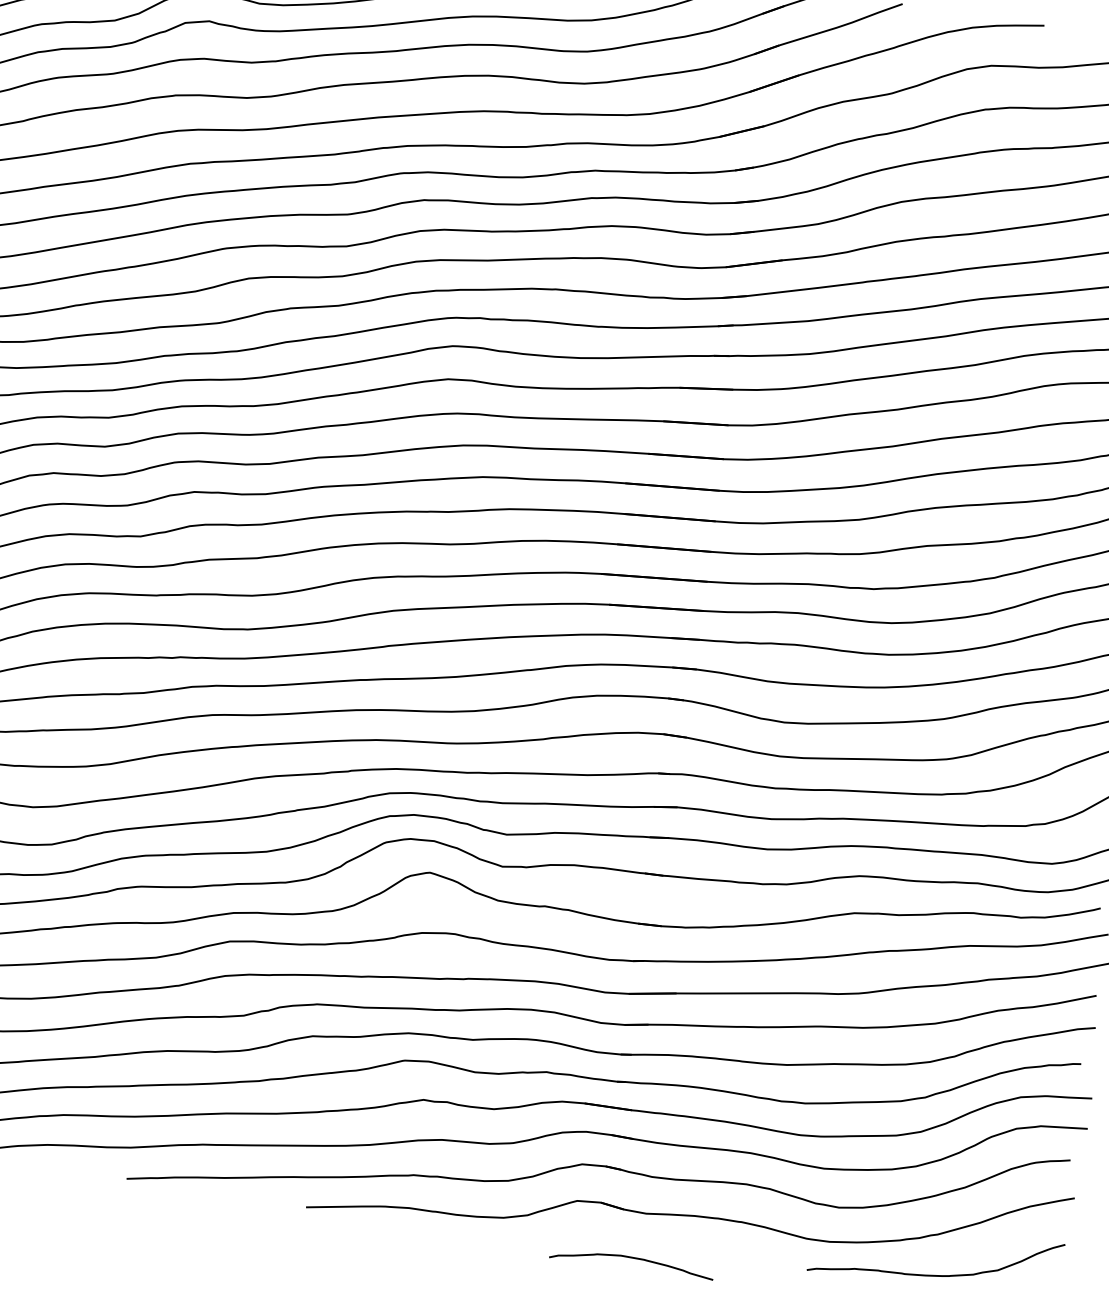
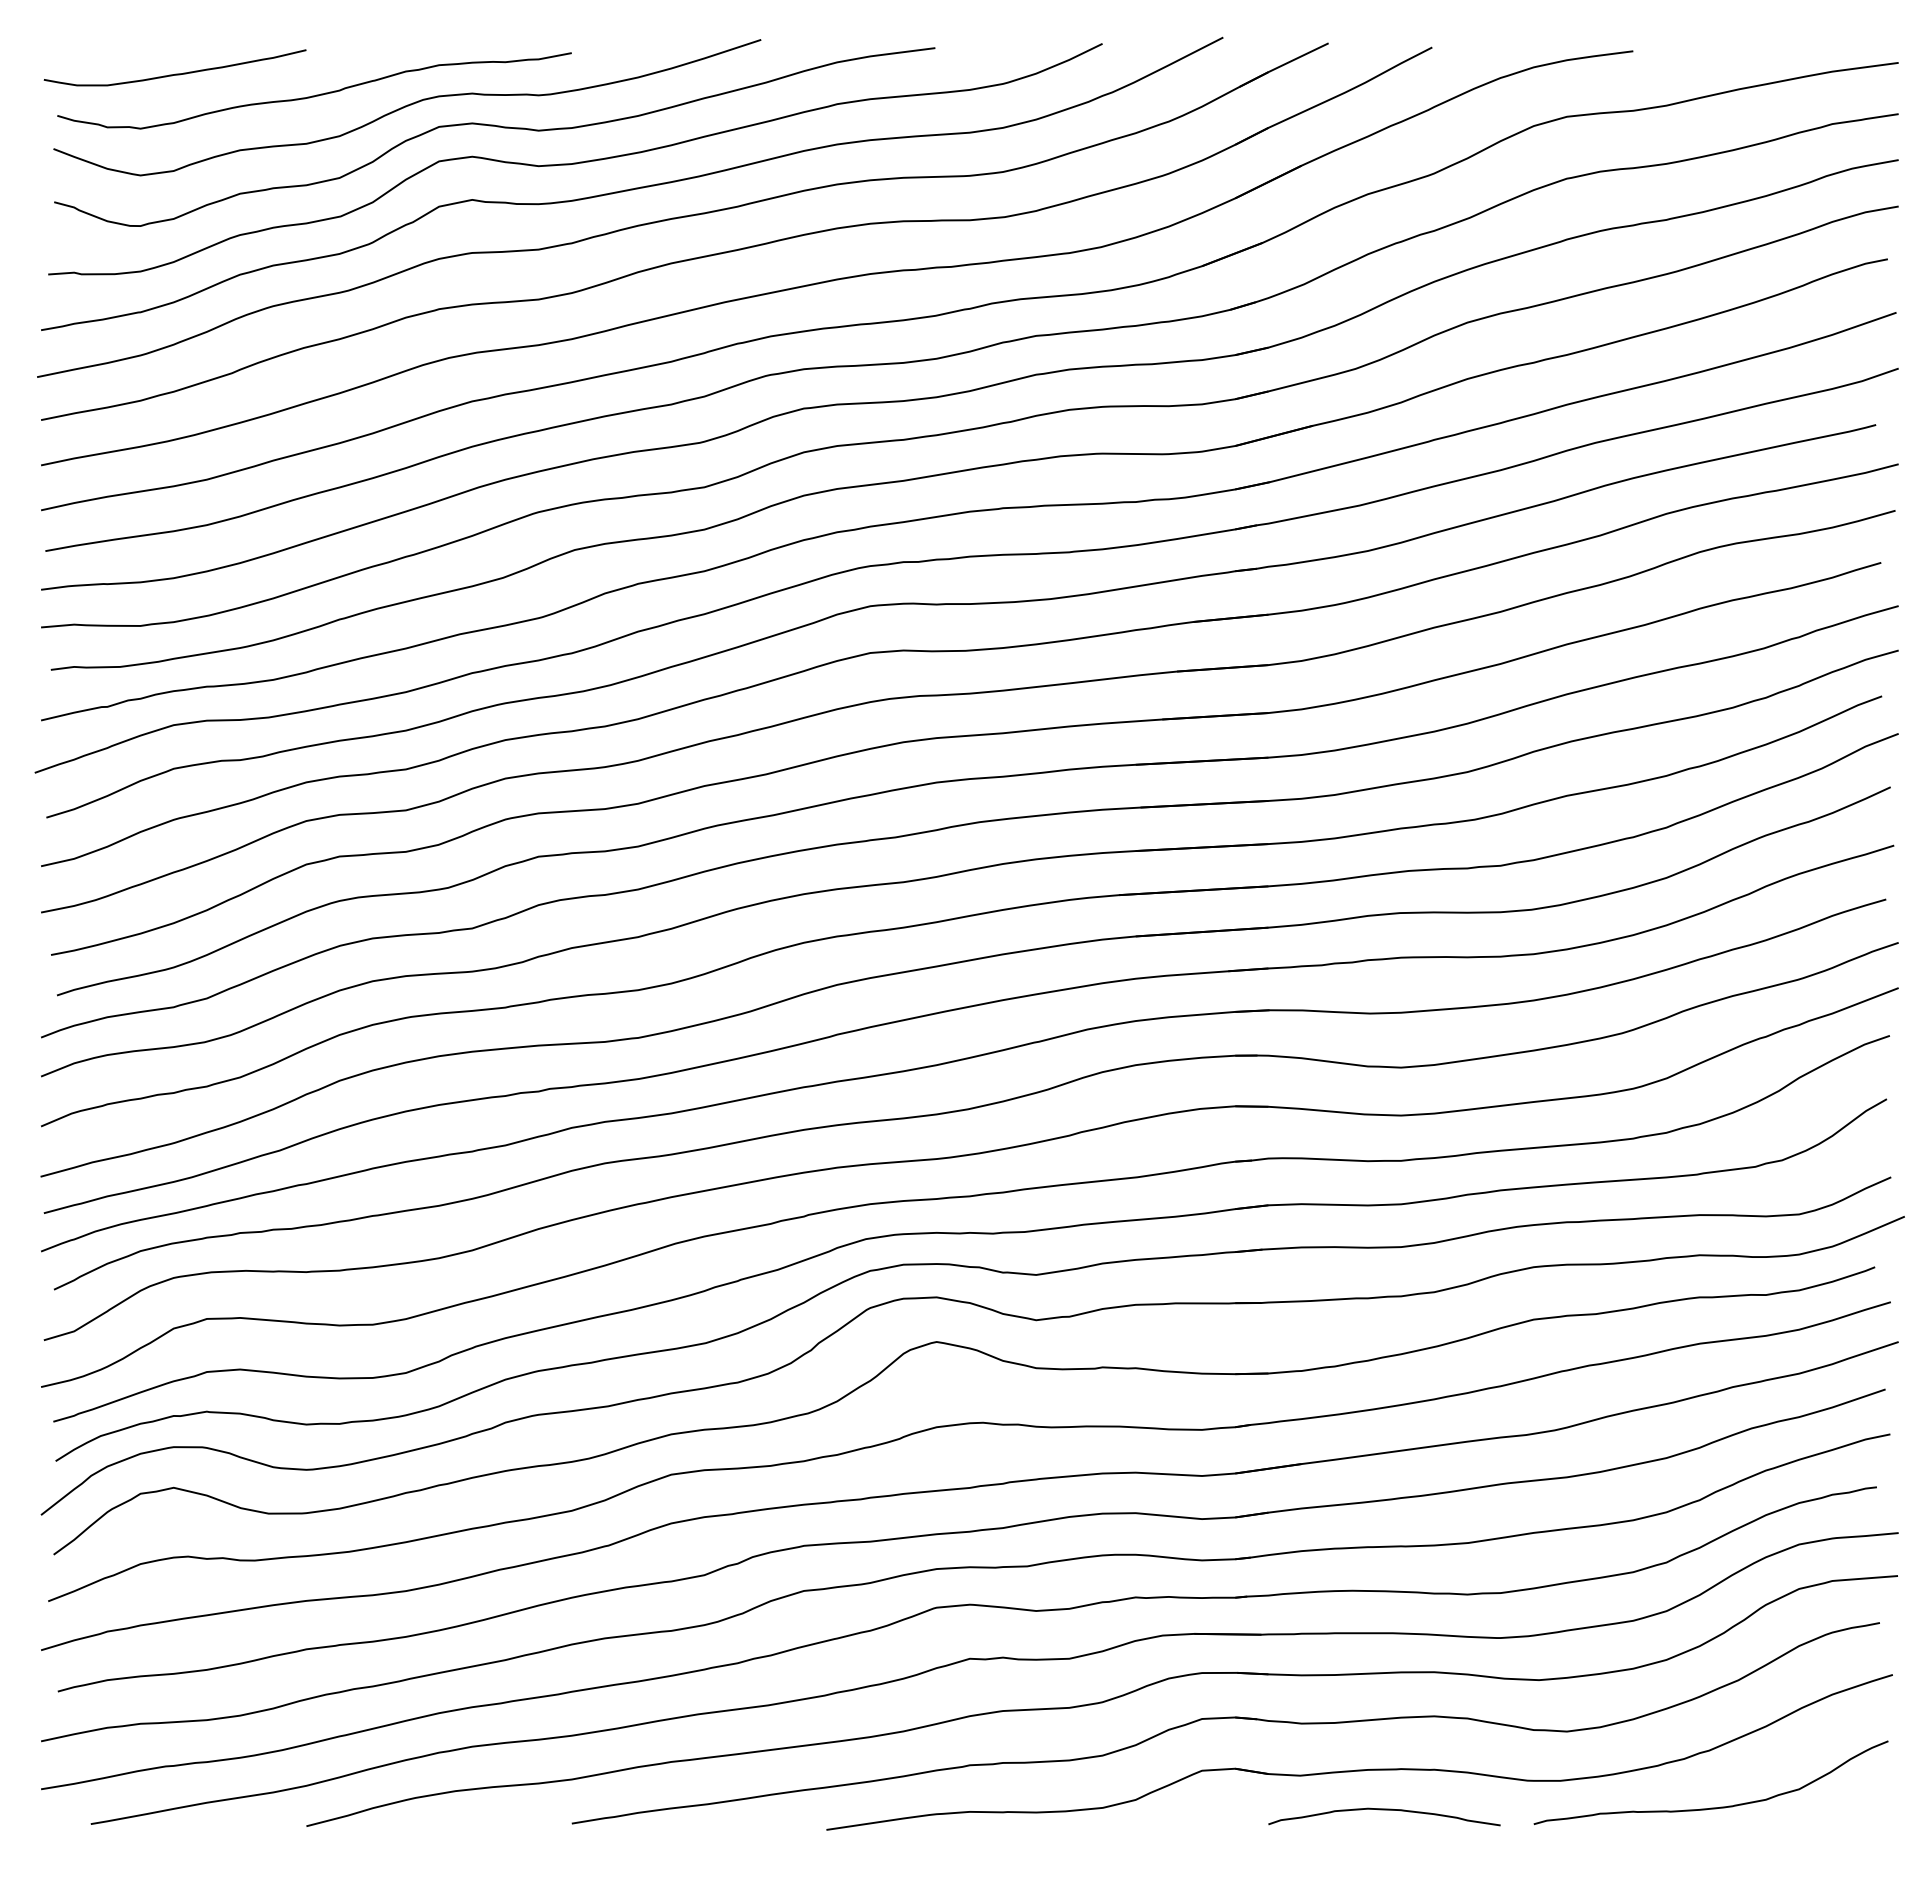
curve: (632, 1258) -> (1384, 1810), moved

